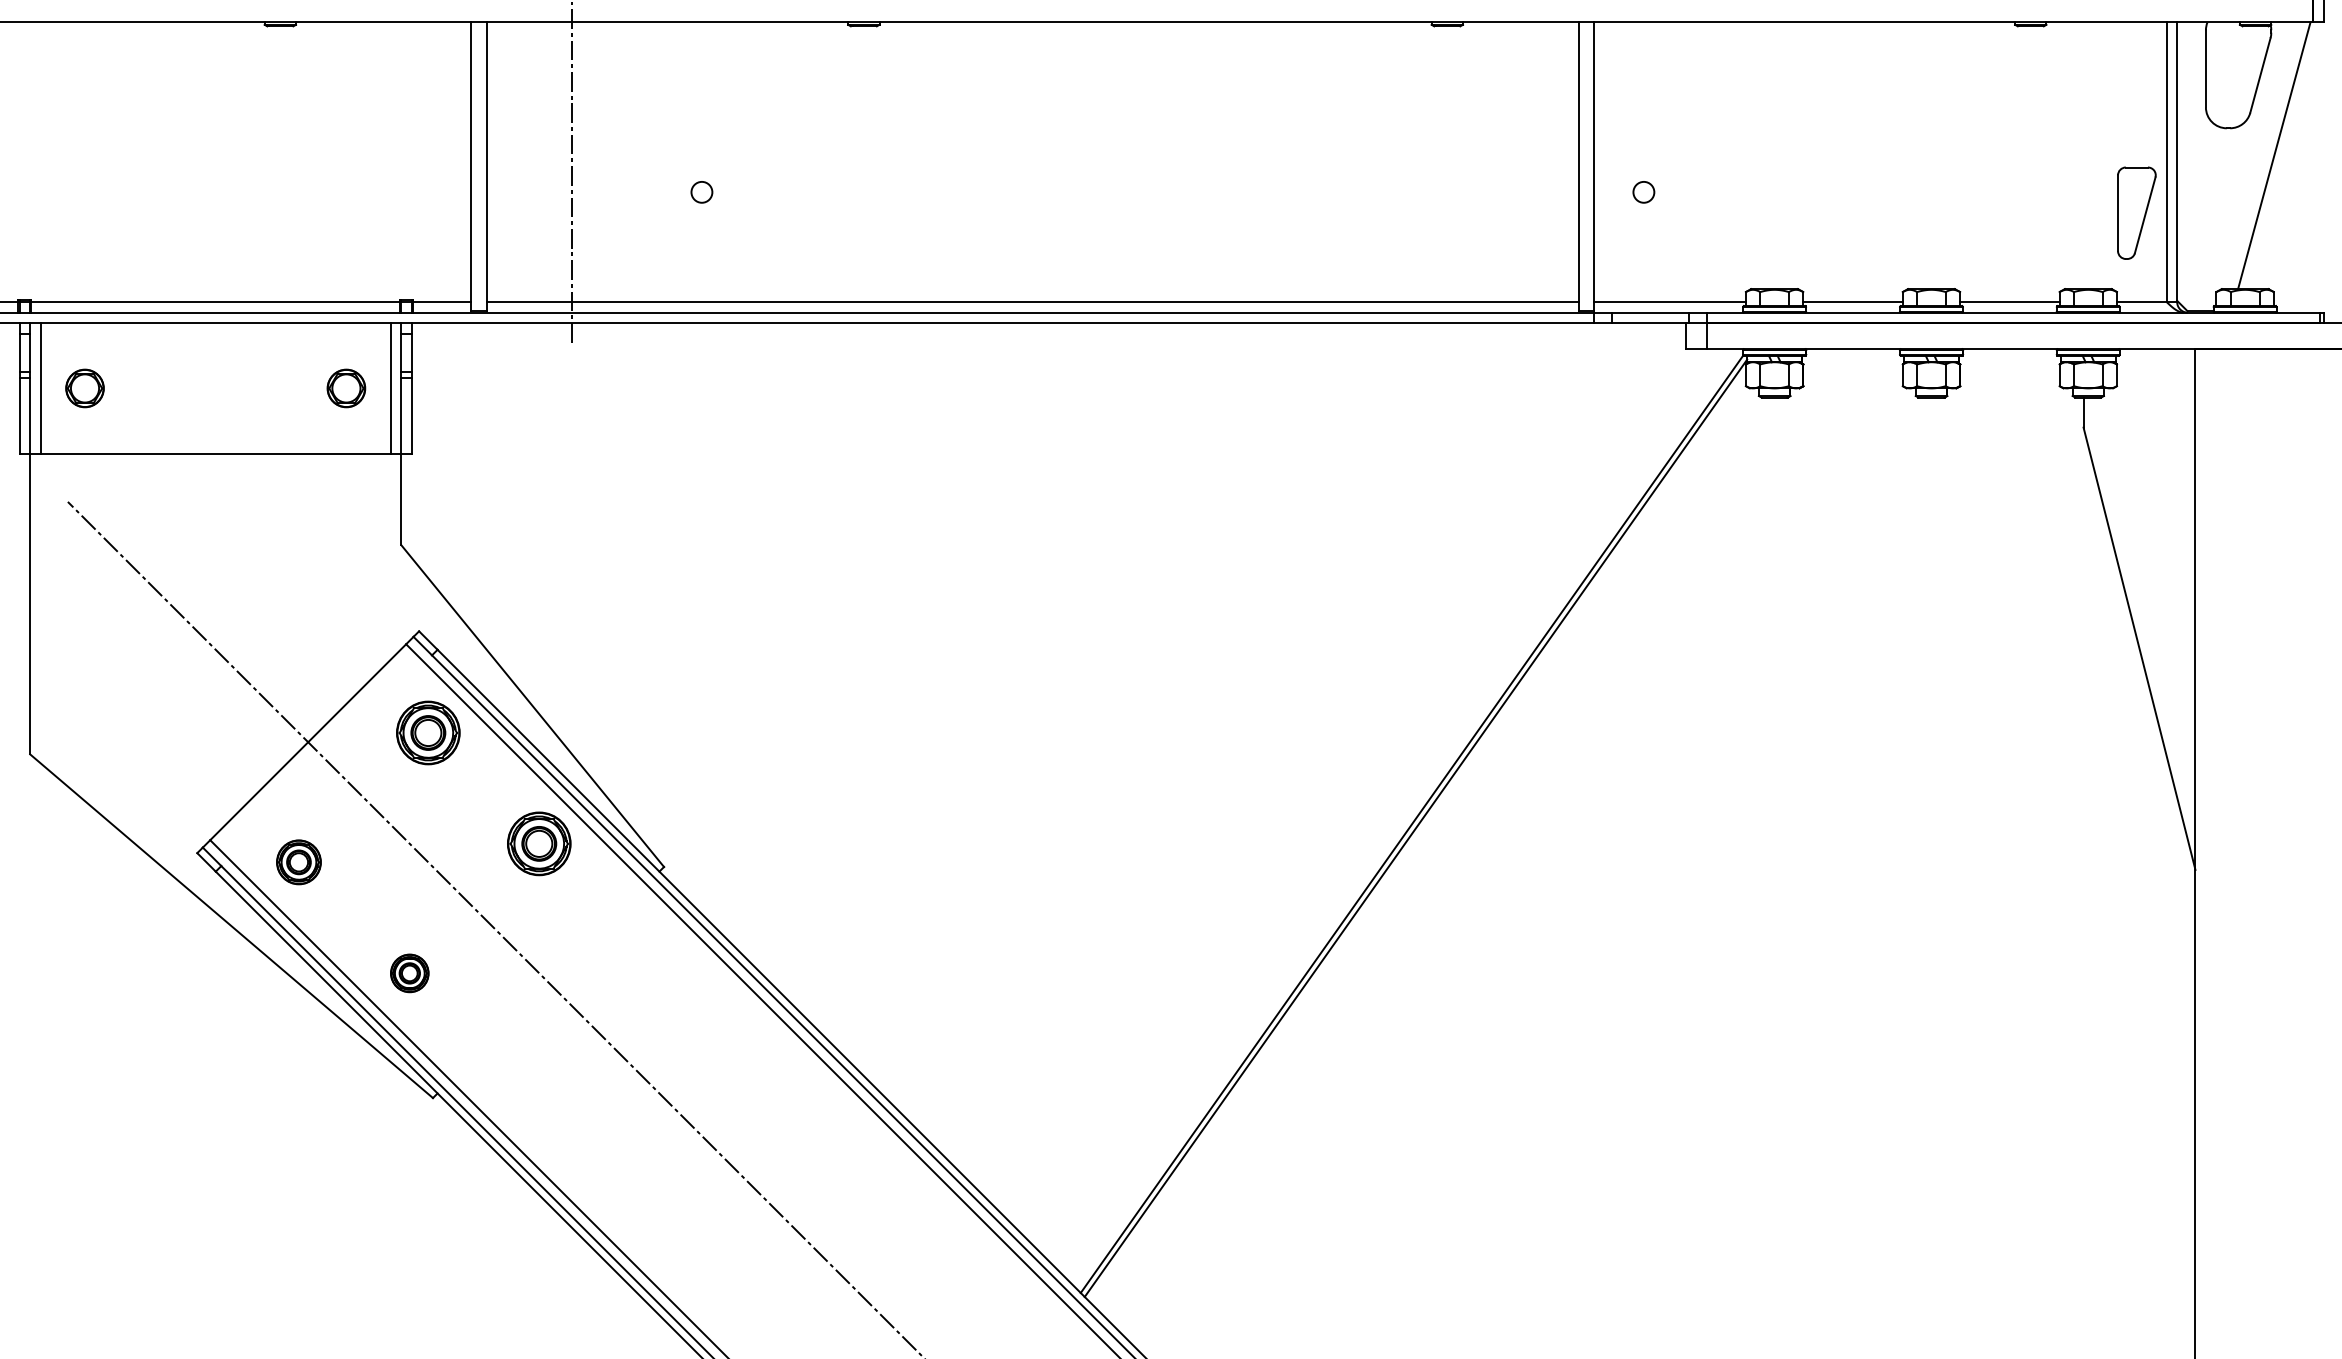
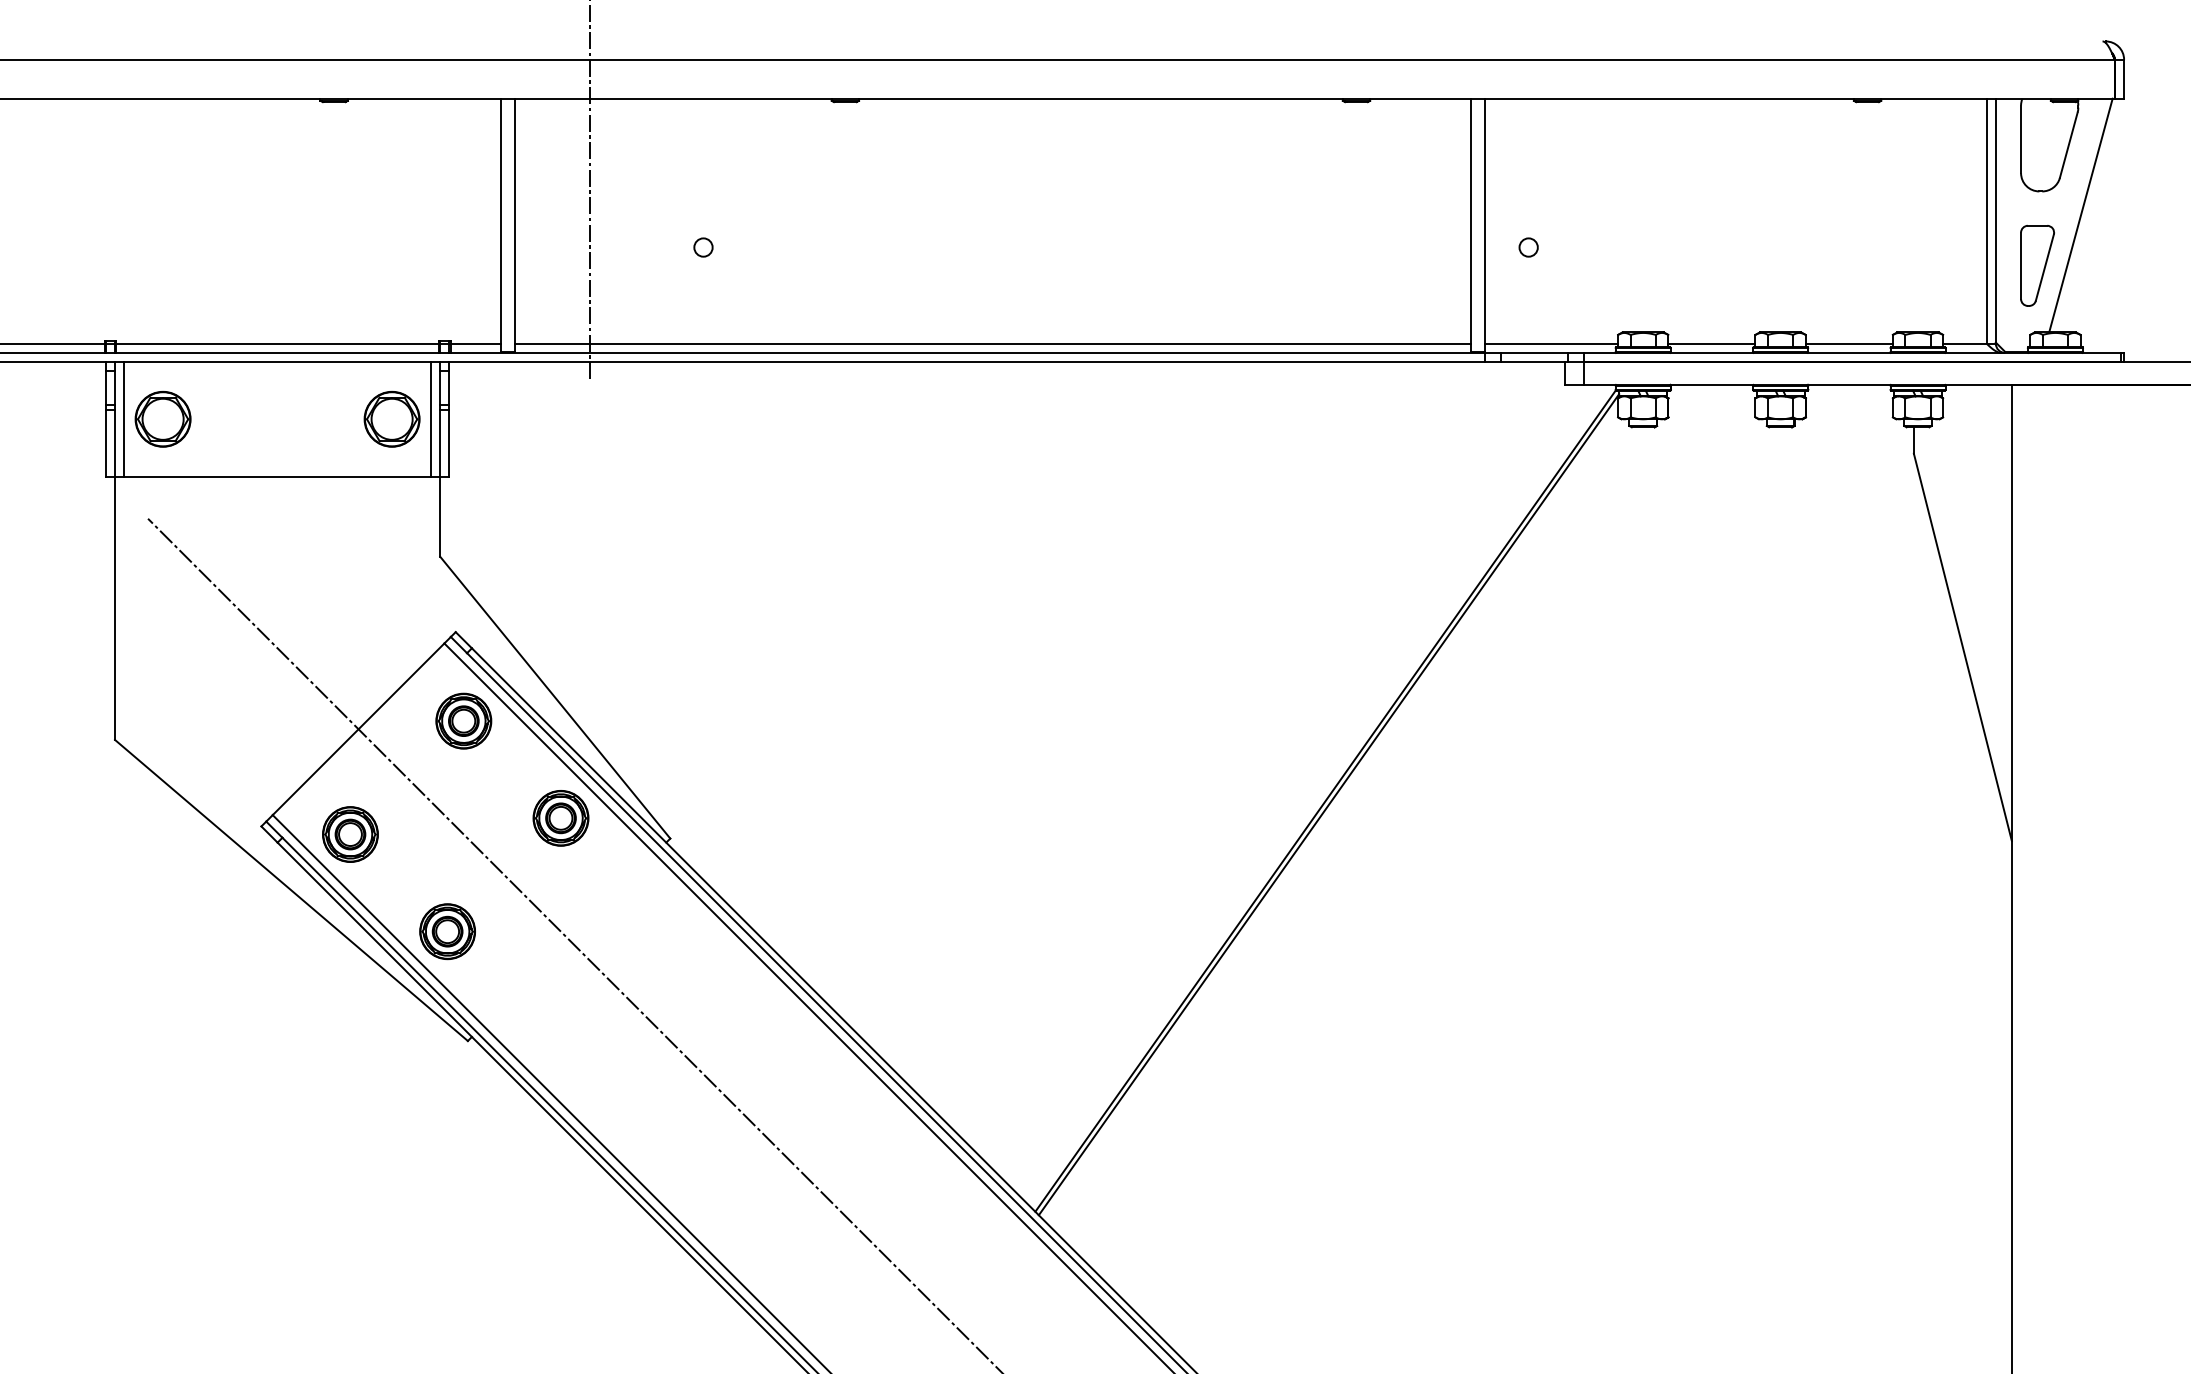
part: (2136, 212) -> (2037, 265), moved
part: (84, 388) -> (162, 419), size x1.67
part: (345, 388) -> (391, 419), size x1.67
part: (298, 862) -> (350, 834), size x1.43
part: (409, 973) -> (447, 931), size x1.67

